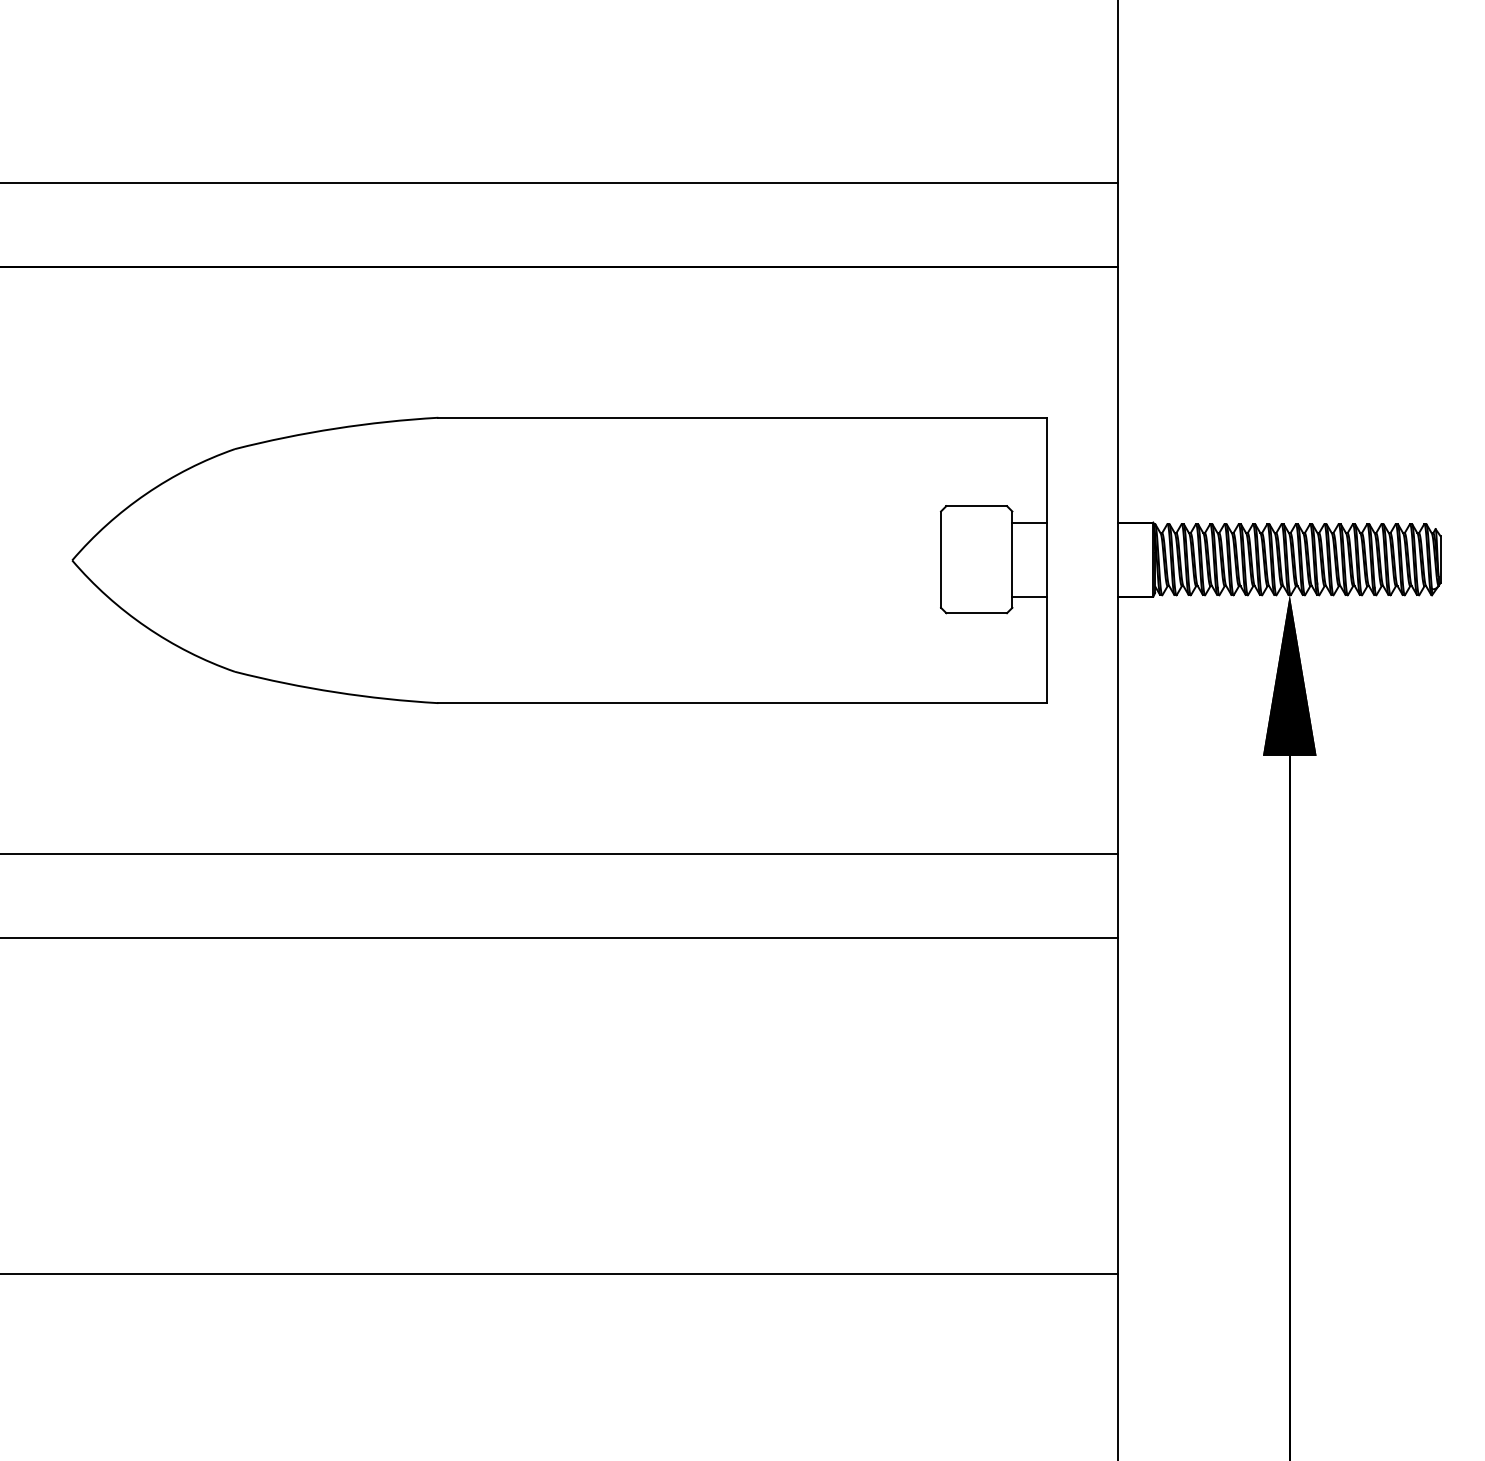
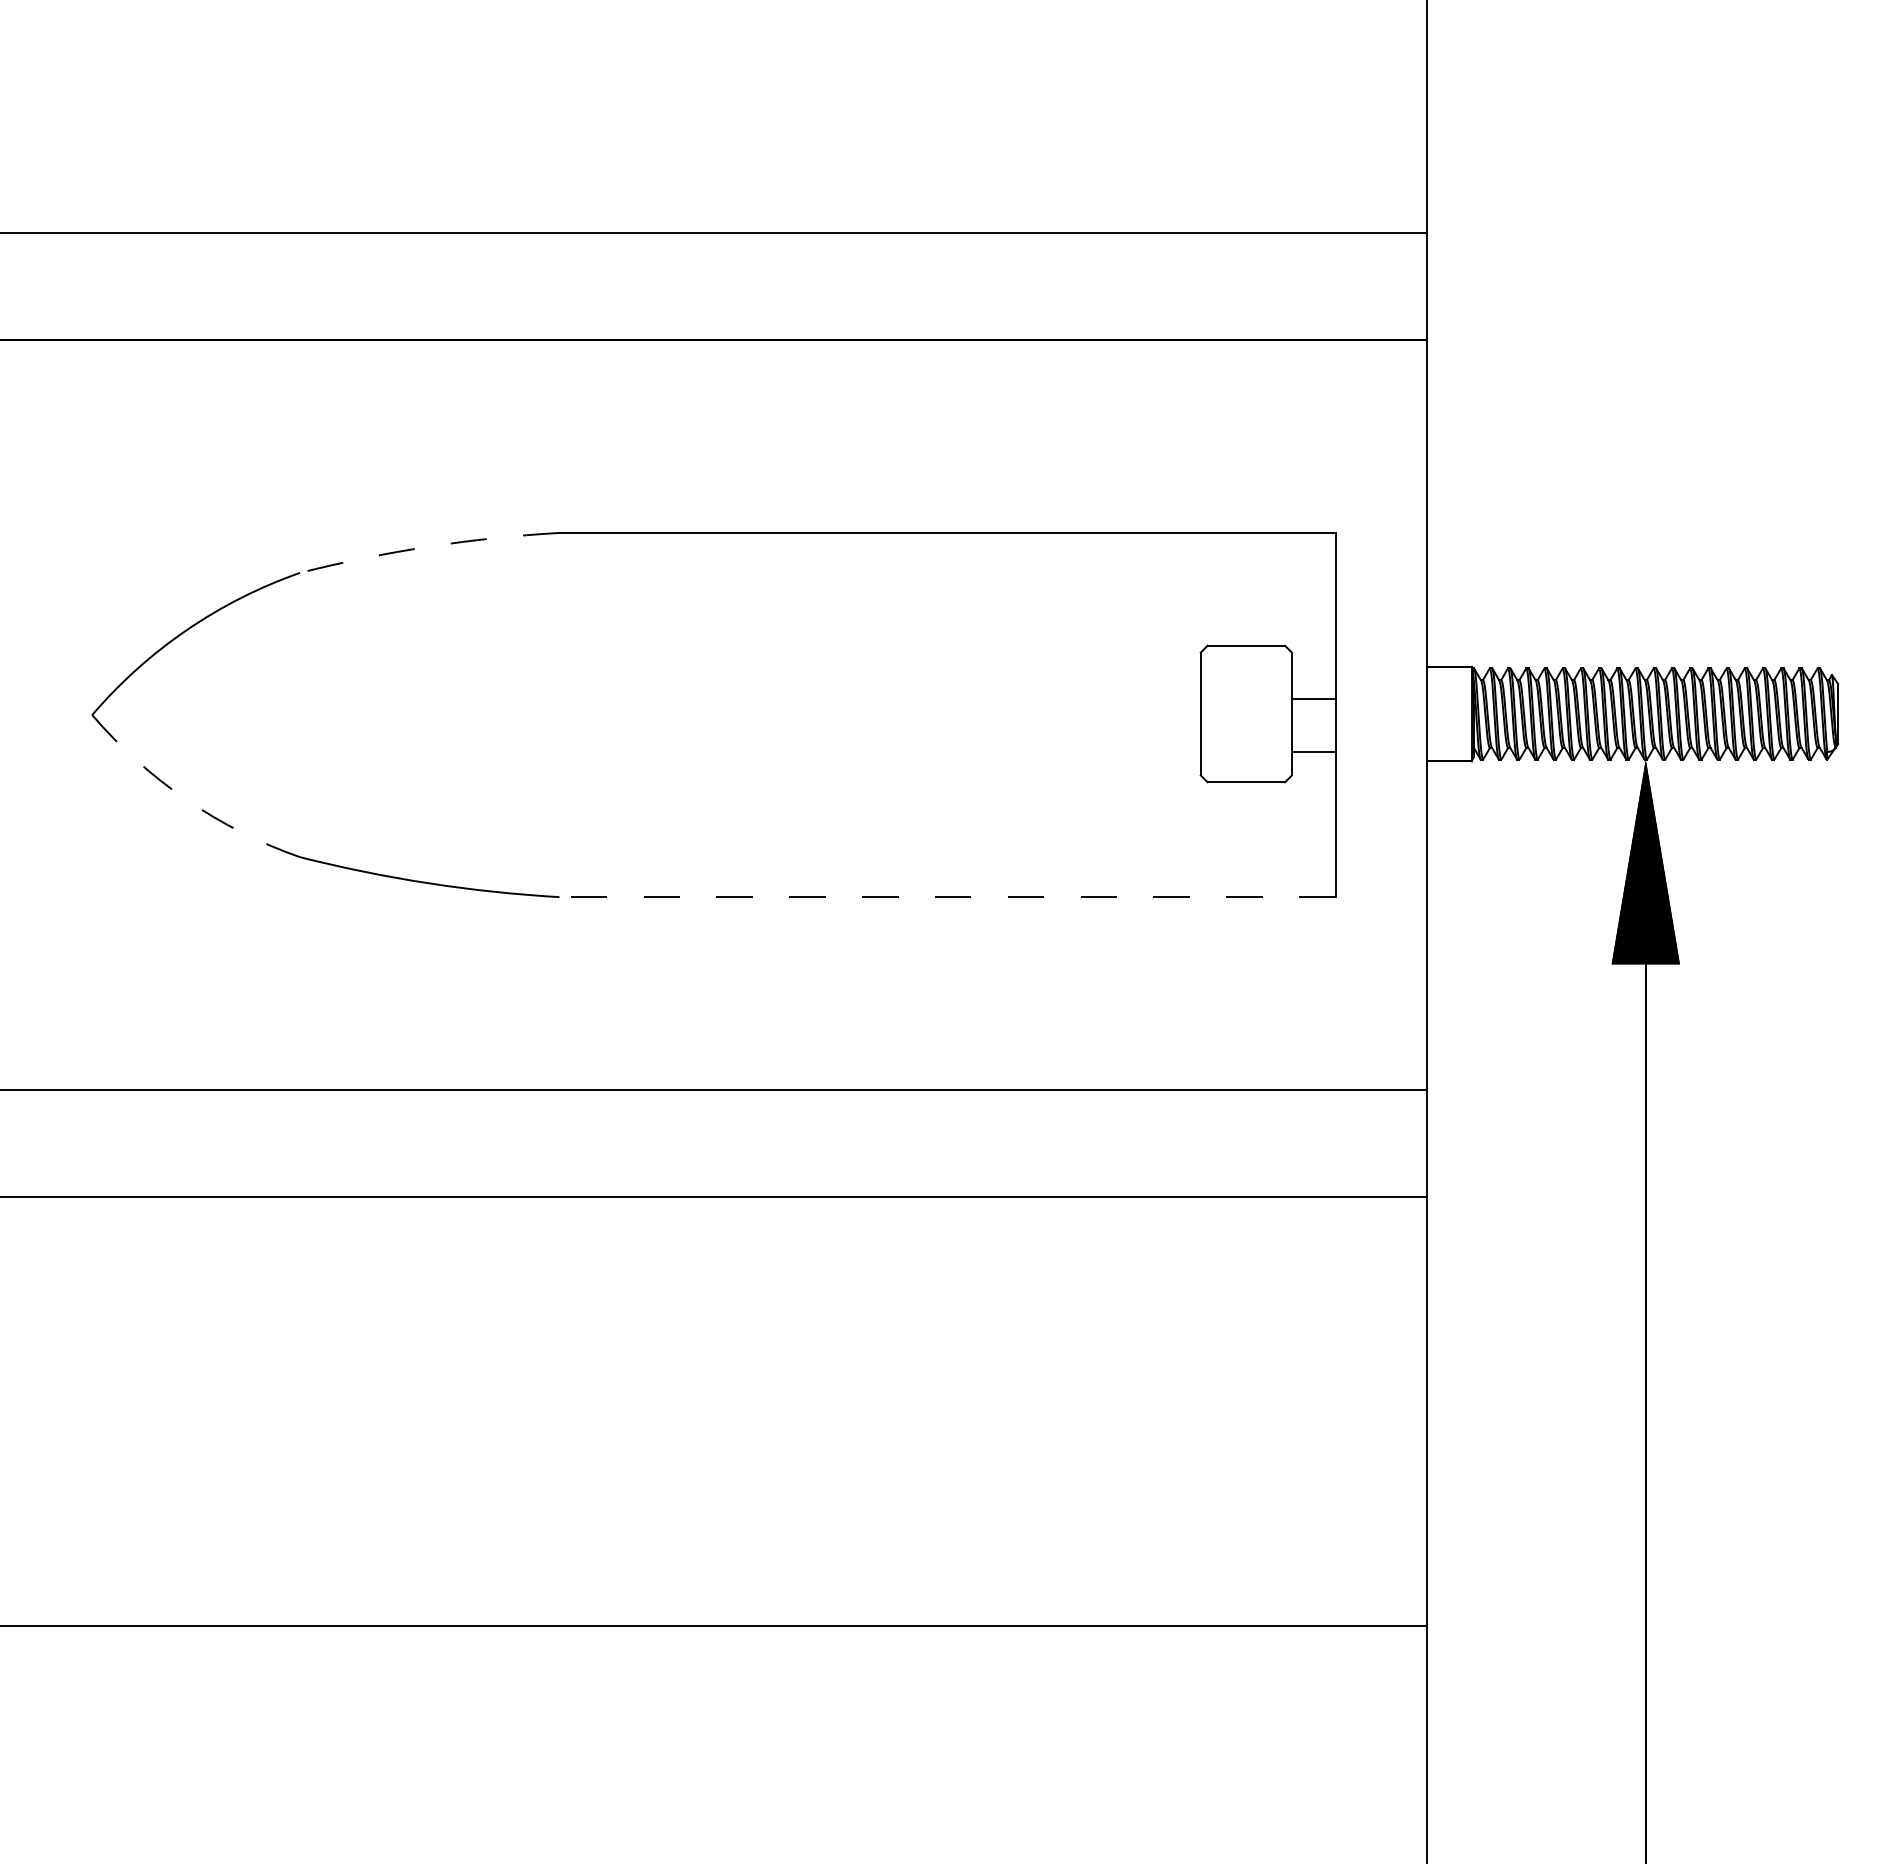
arc: (335, 428) -> (428, 546), solid -> dashed
line: (1029, 522) -> (1313, 751), moved
line: (1029, 596) -> (1313, 699), moved
arc: (146, 626) -> (186, 799), solid -> dashed
line: (742, 703) -> (947, 897), solid -> dashed

